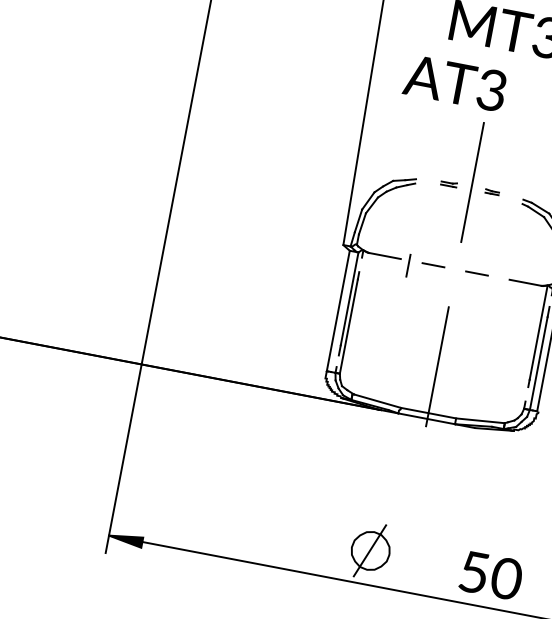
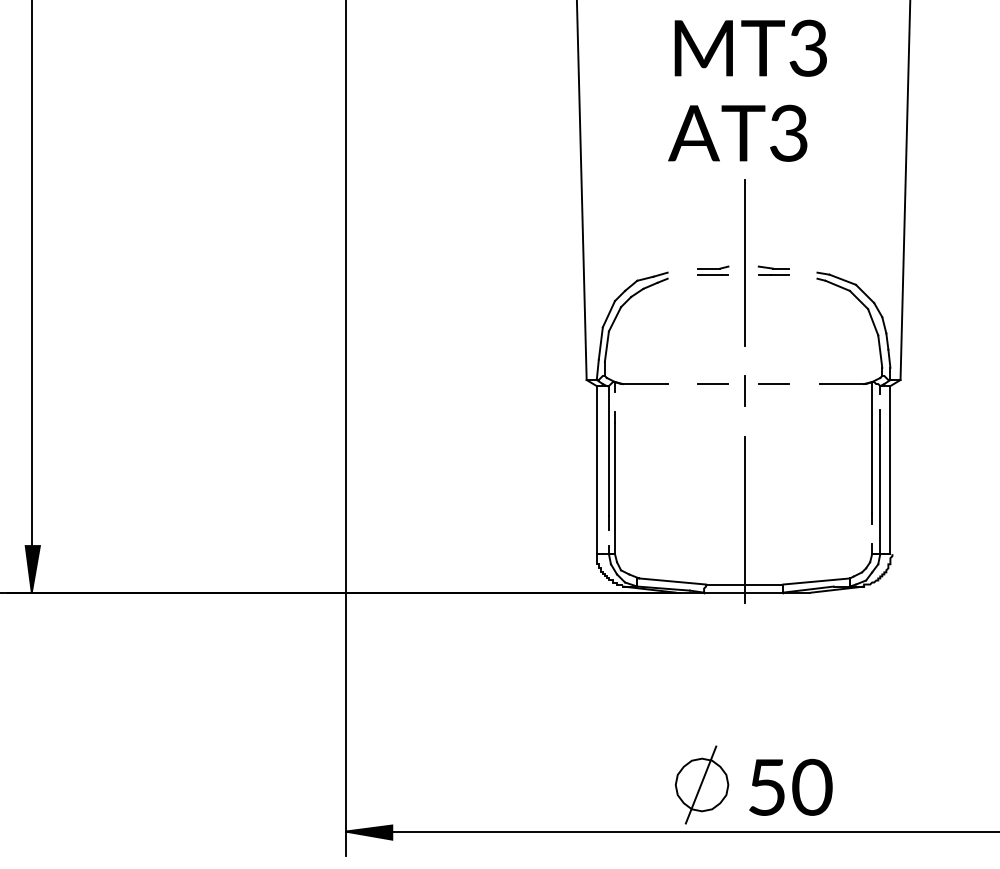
text: (455, 82) -> (737, 132), moved
part: (449, 183) -> (713, 270), size x1.43
part: (492, 192) -> (773, 270), size x1.67
line: (408, 265) -> (744, 390), moved
text: (491, 575) -> (790, 786), moved

